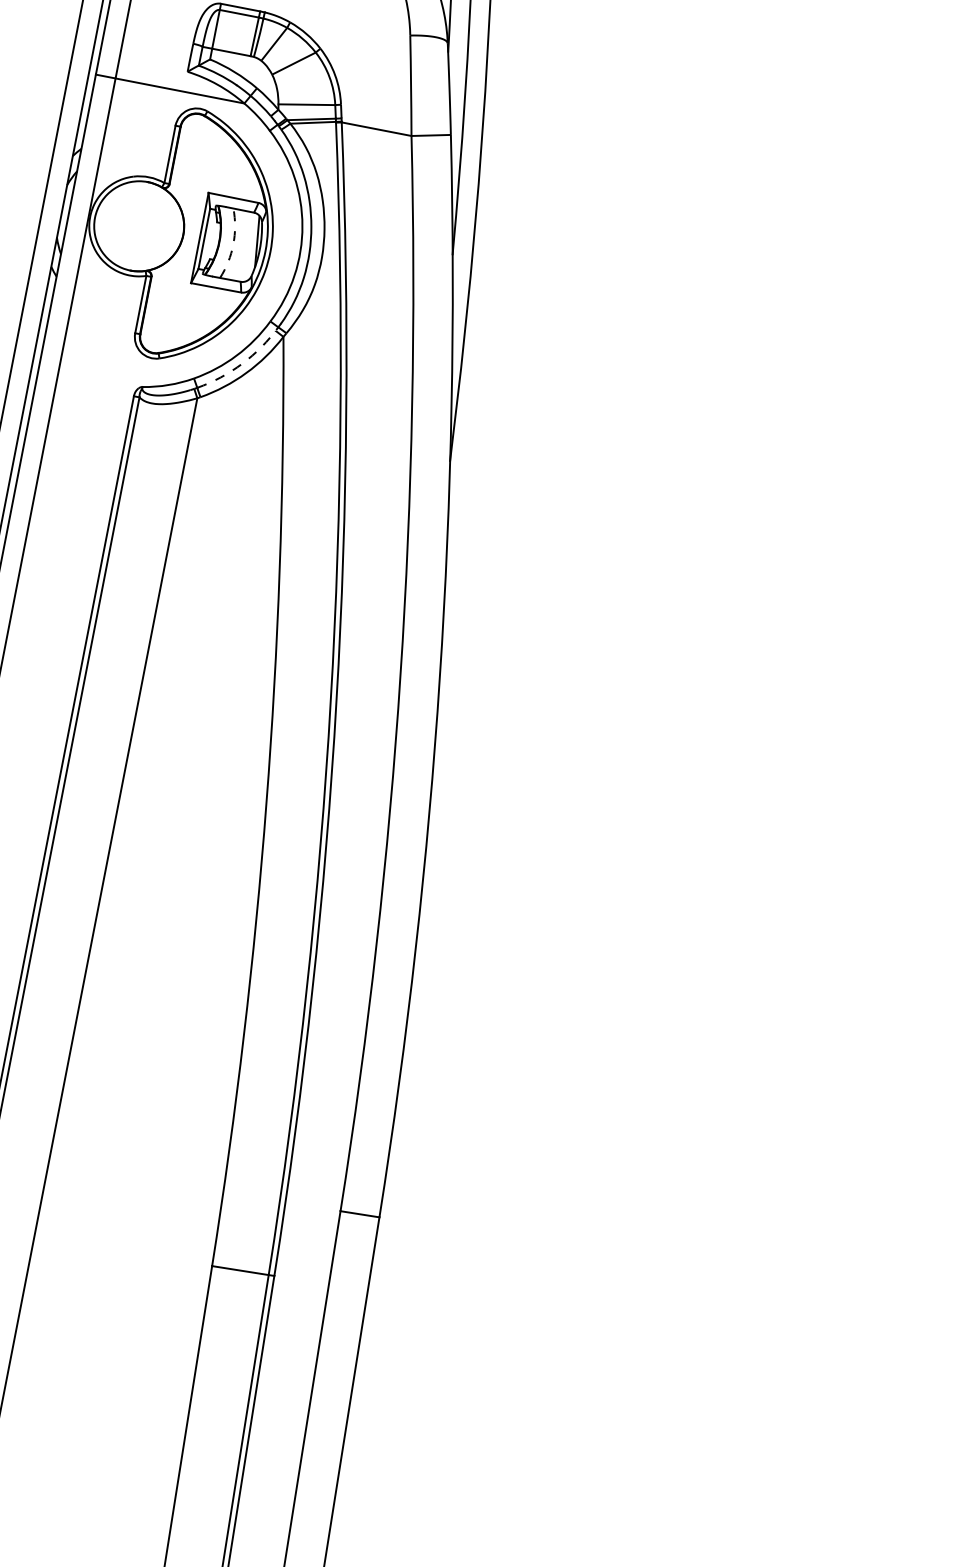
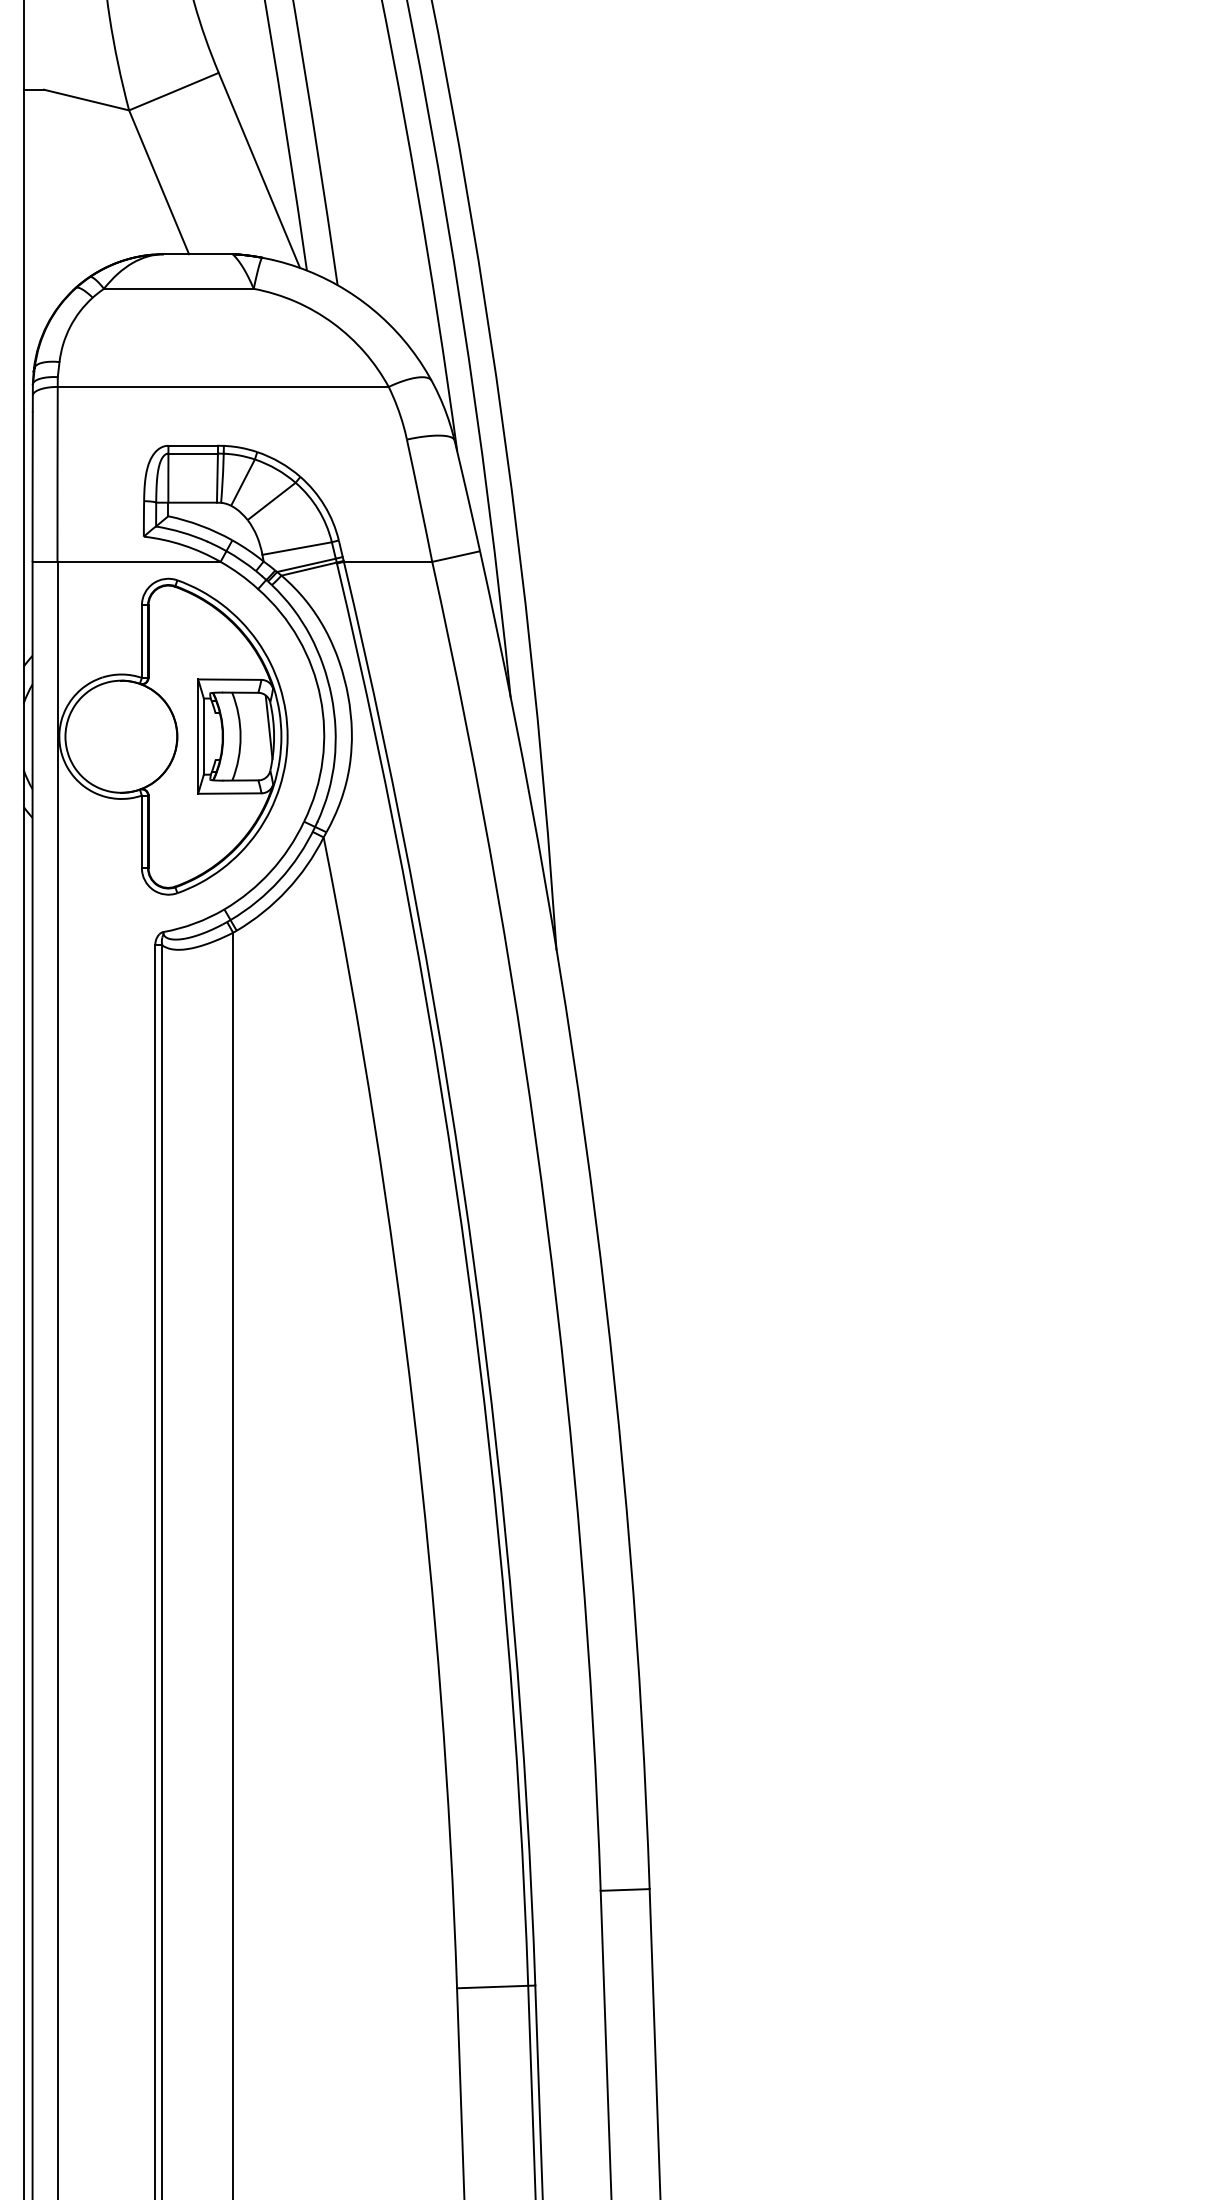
arc: (233, 244) -> (240, 736), dashed -> solid
arc: (242, 363) -> (279, 879), dashed -> solid

